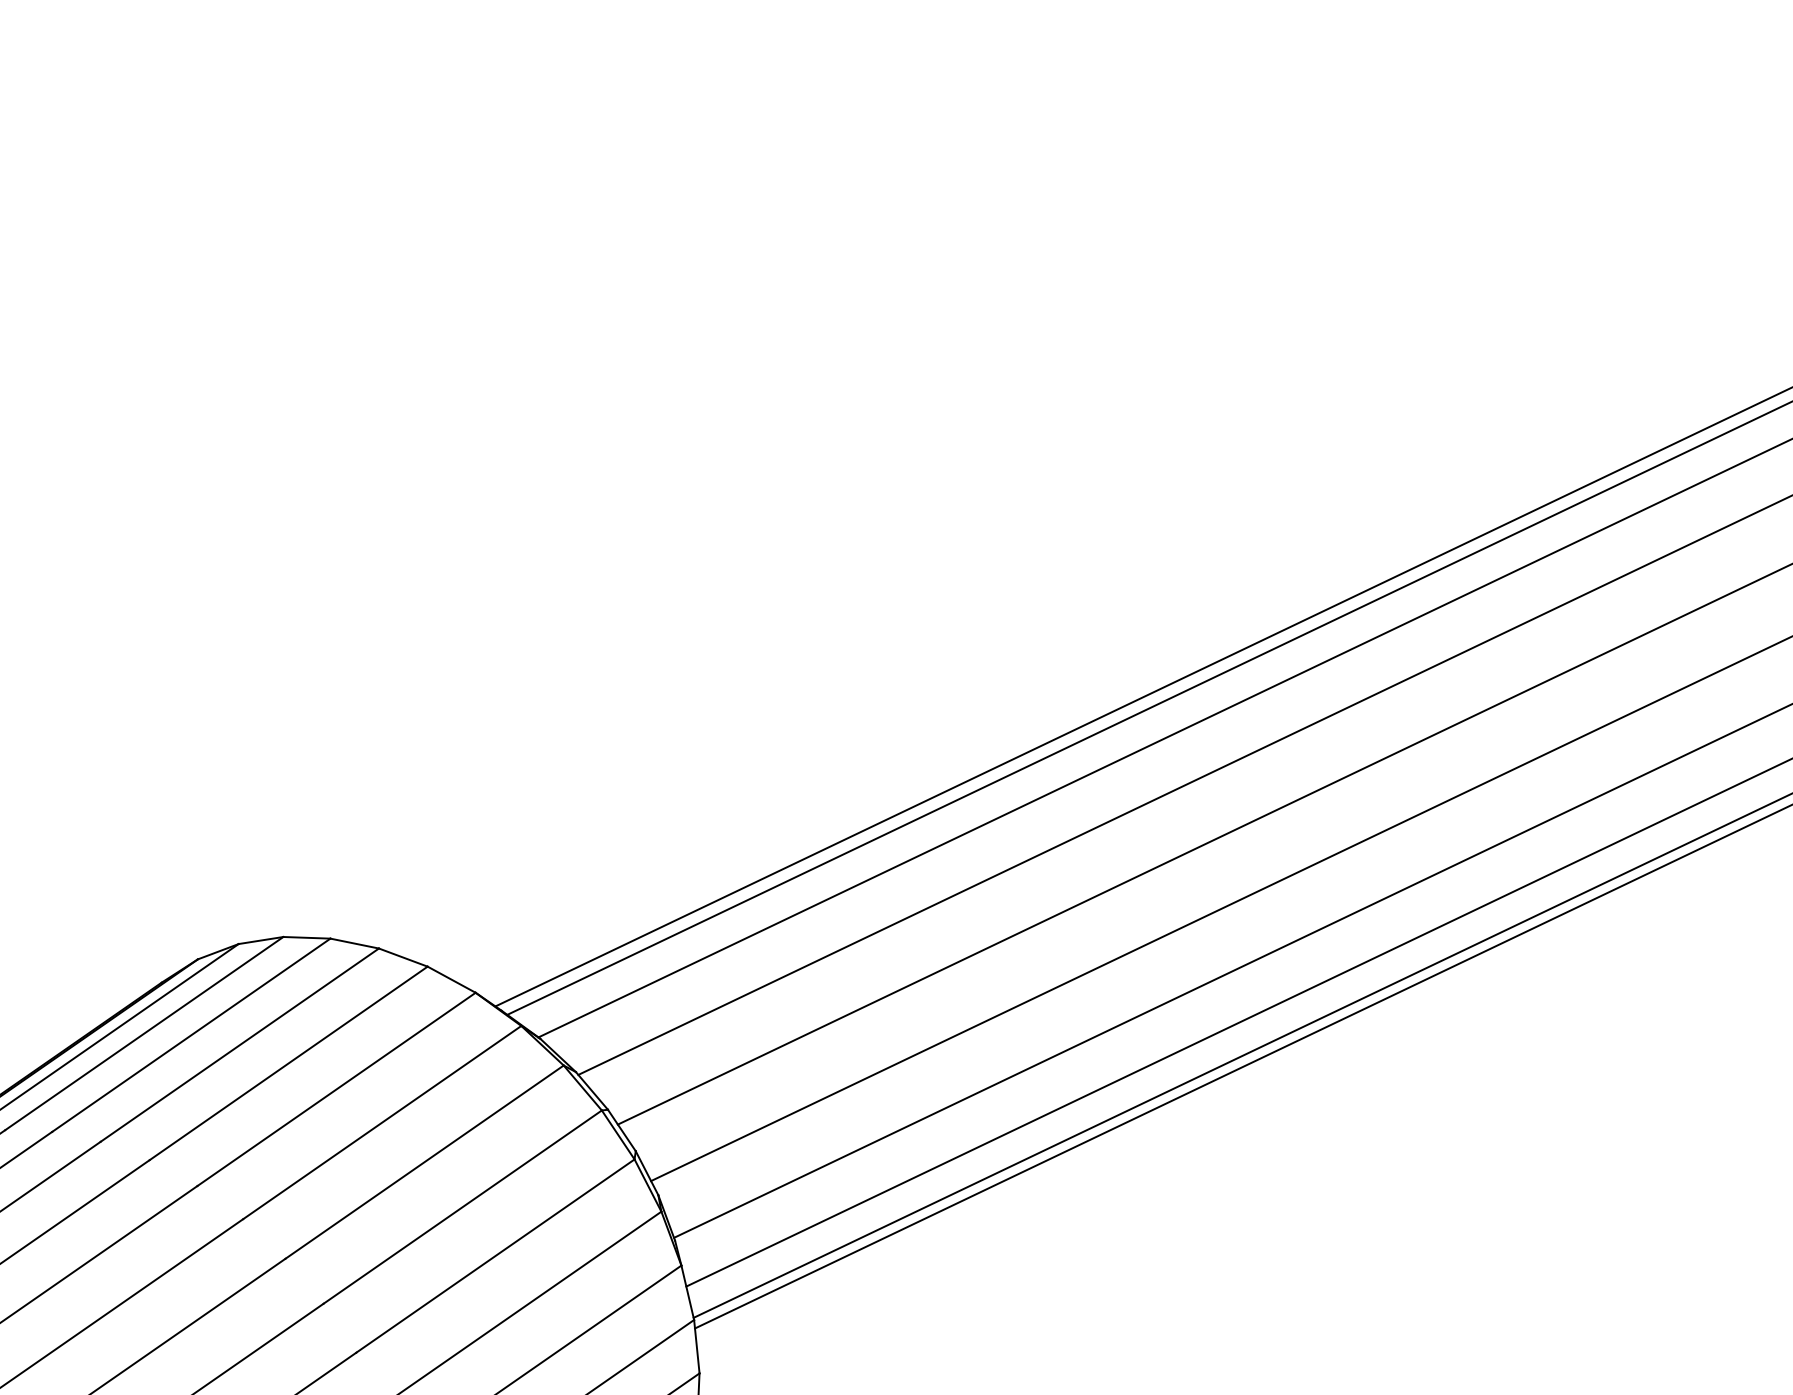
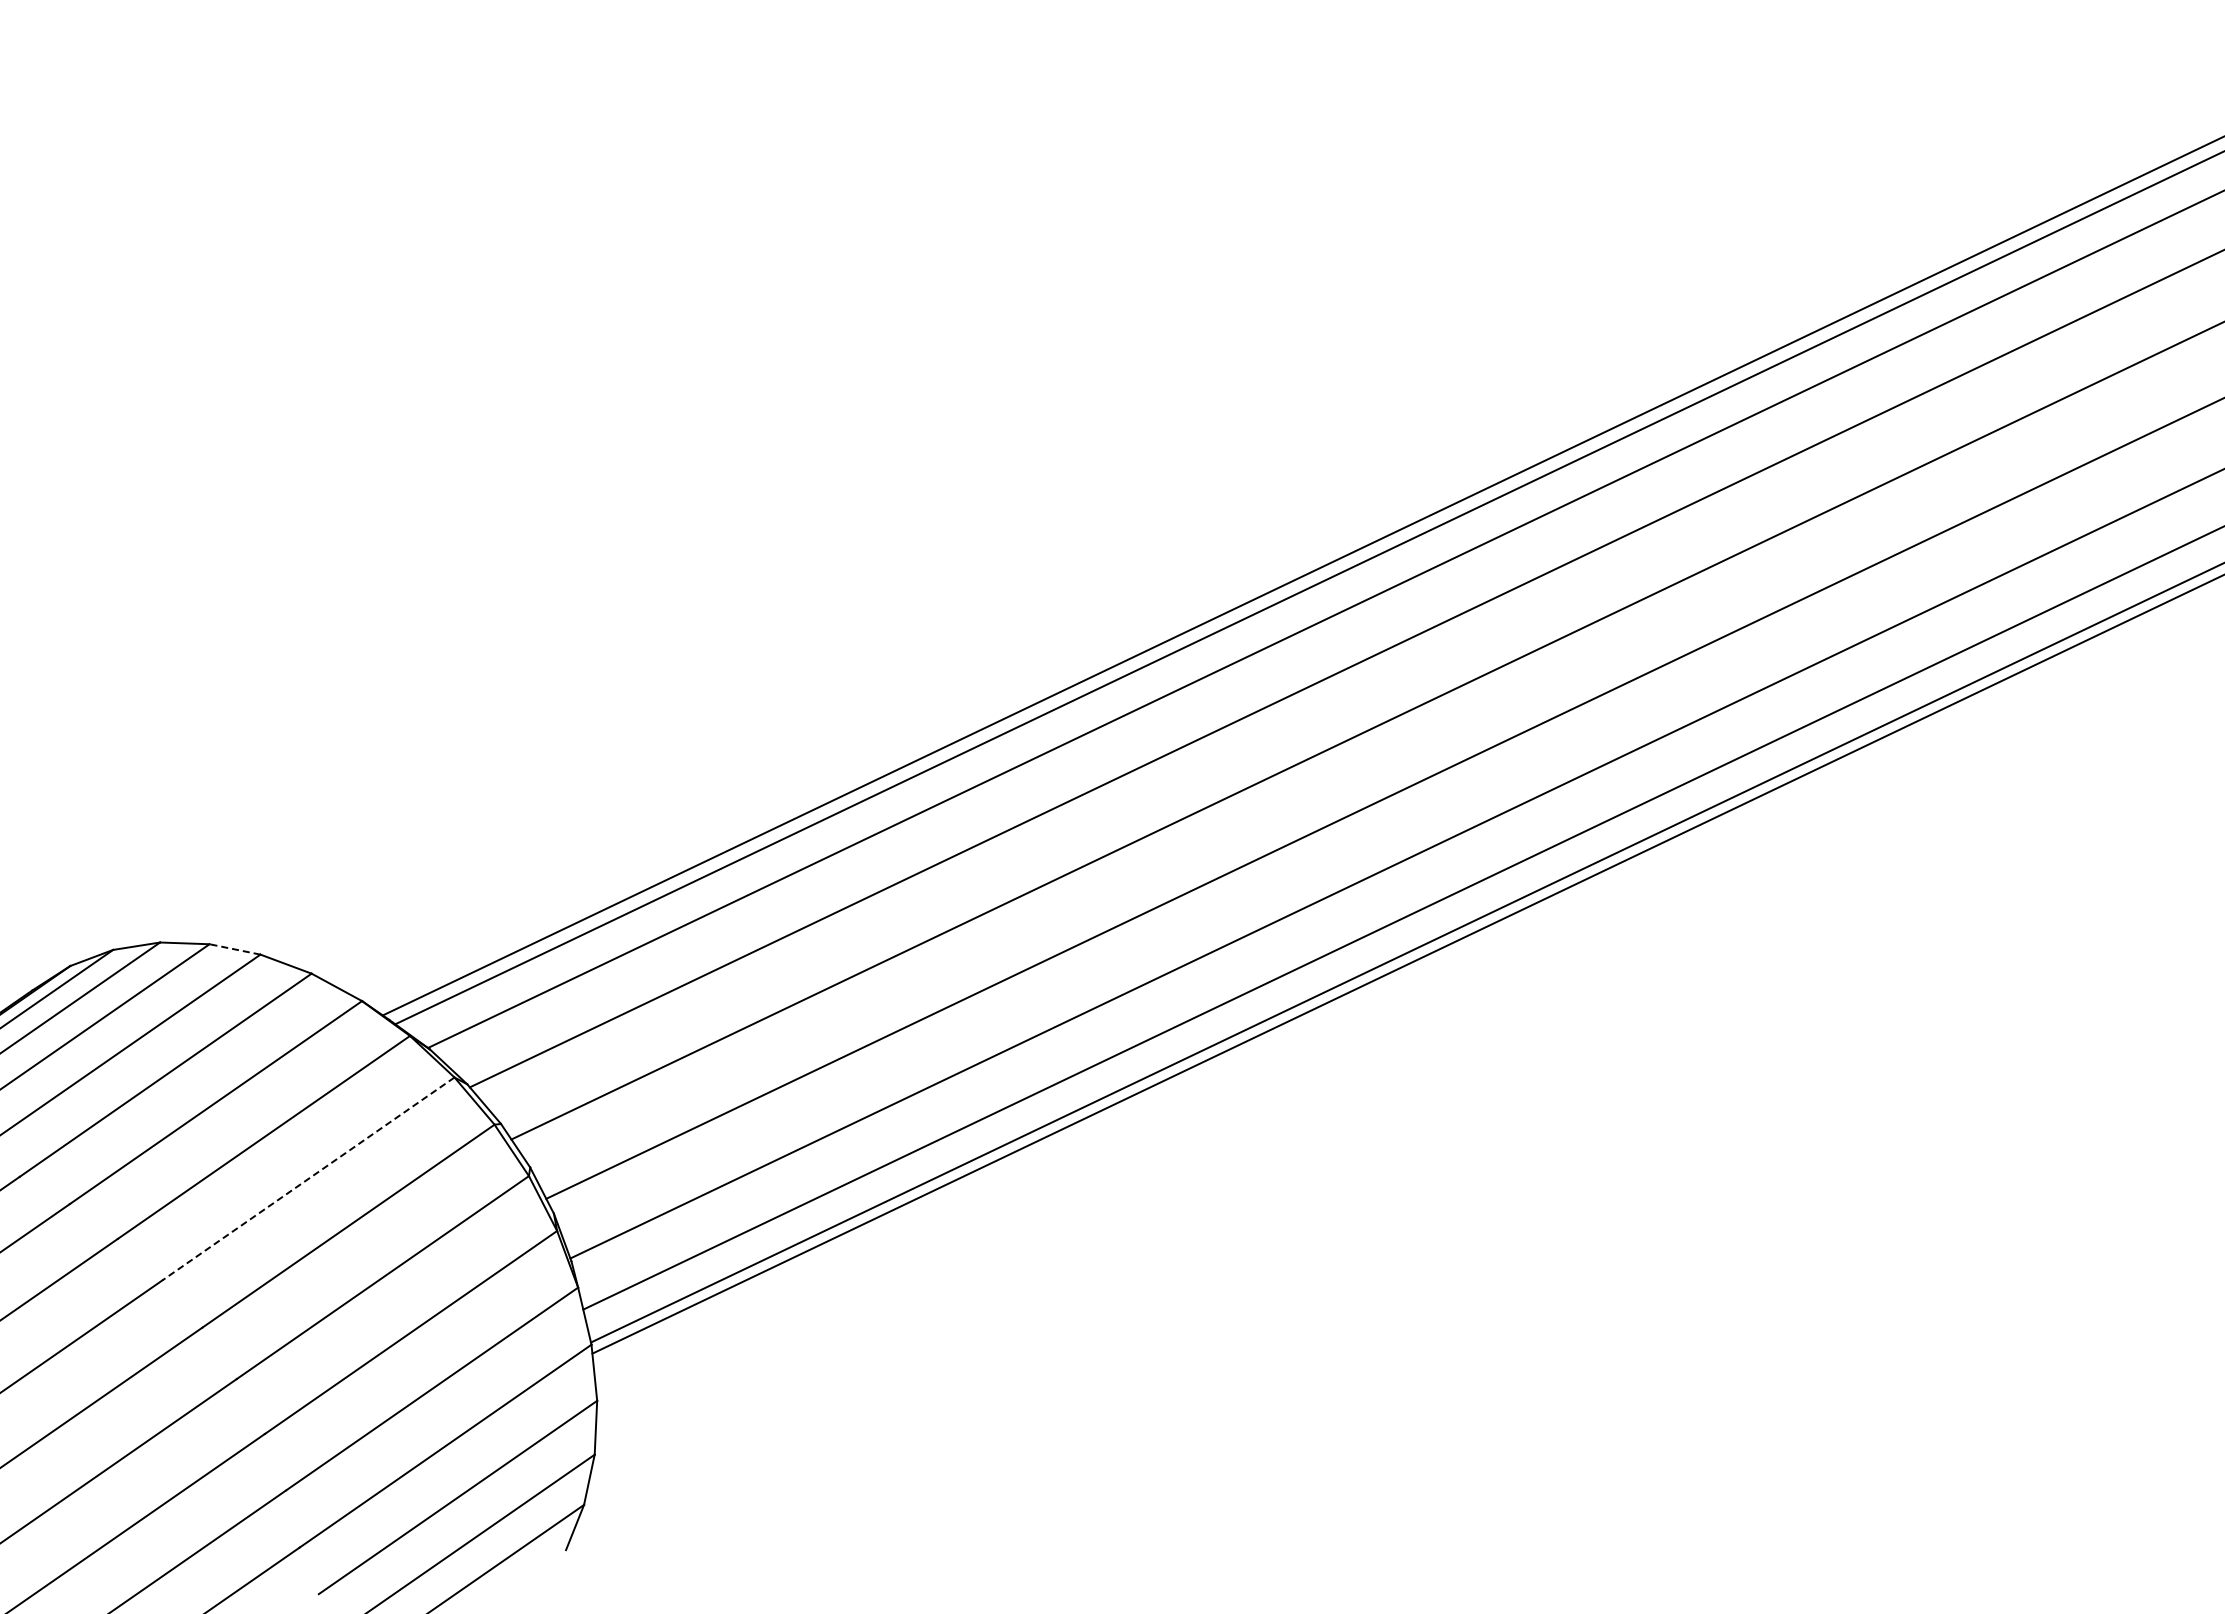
line: (355, 943) -> (235, 949), solid -> dashed
line: (424, 1161) -> (308, 1178), solid -> dashed

